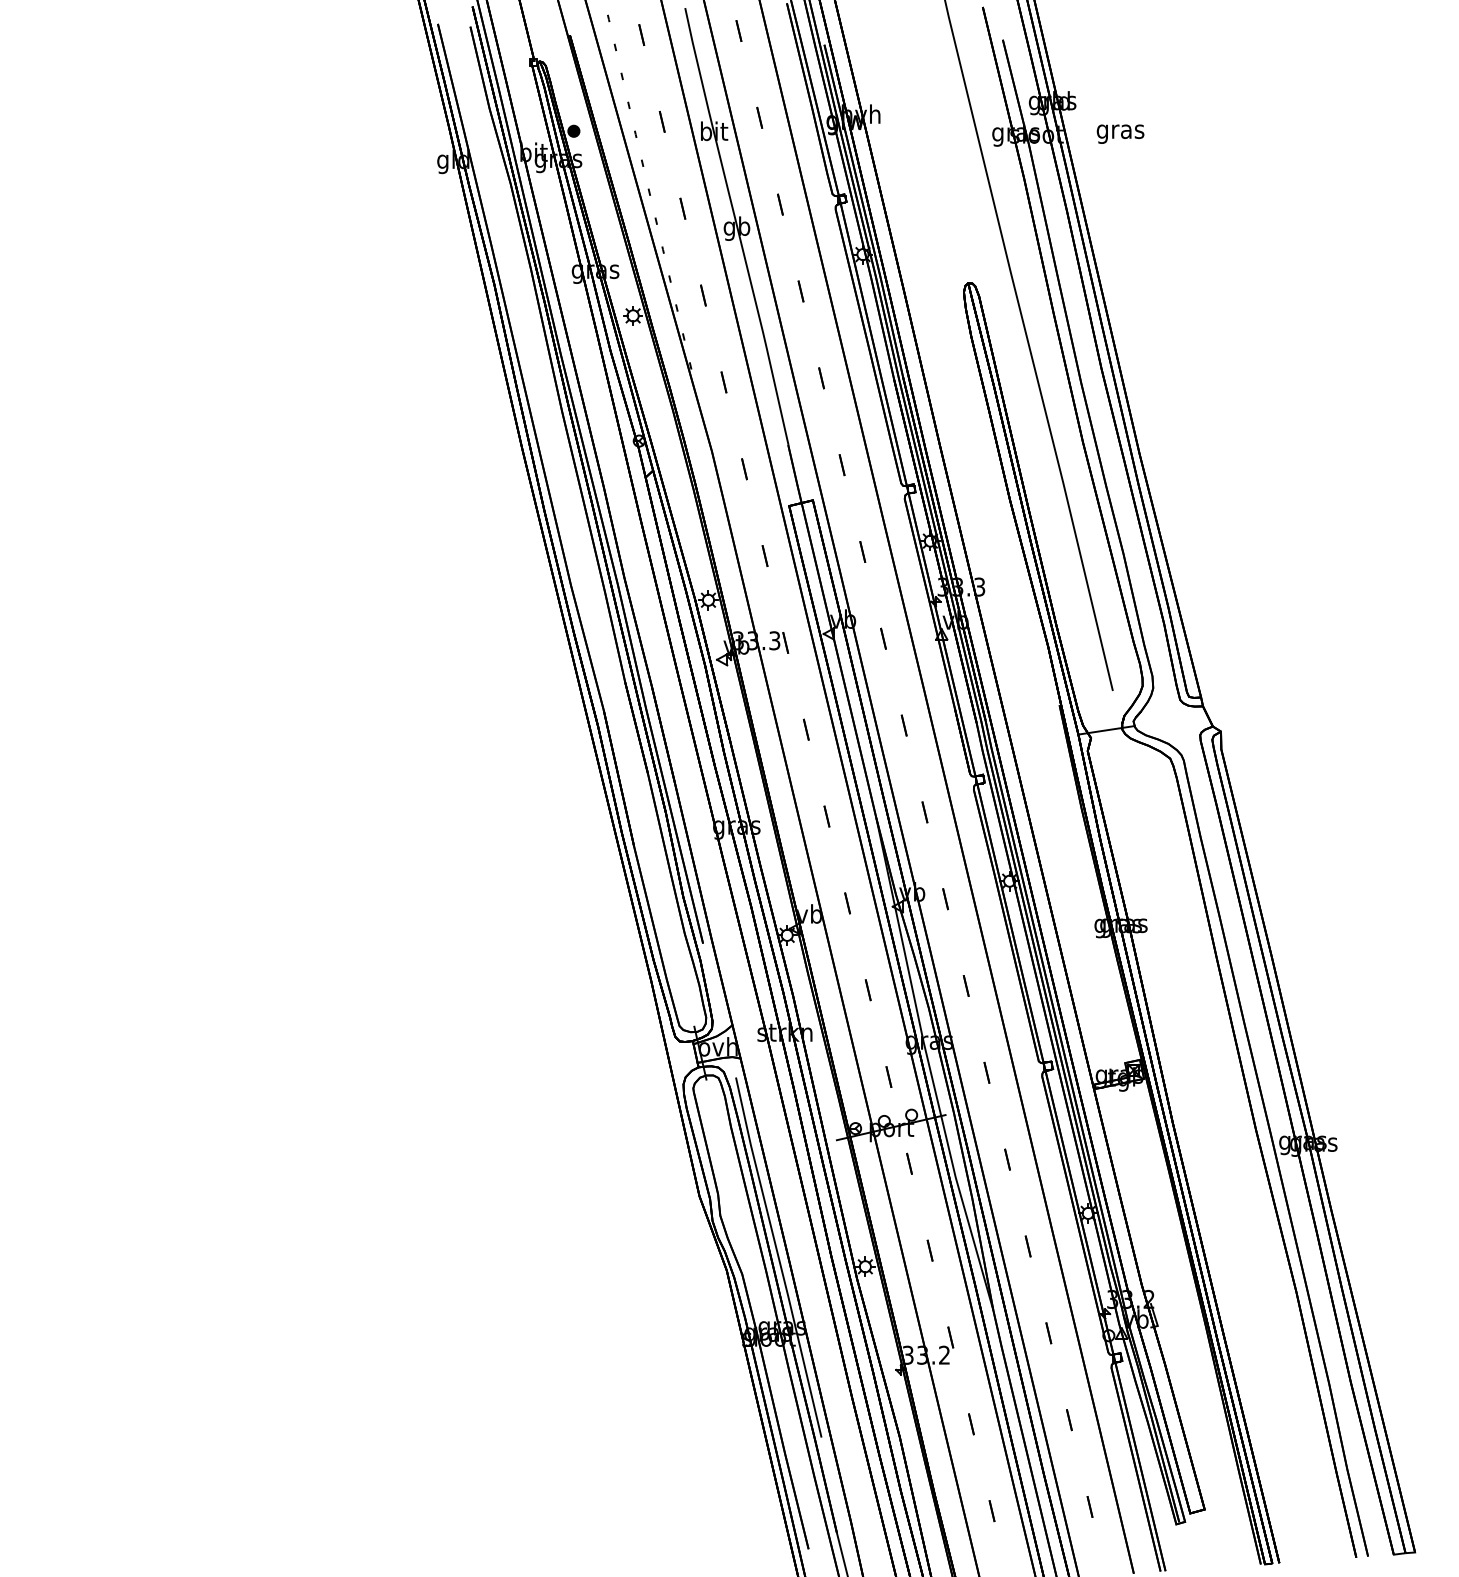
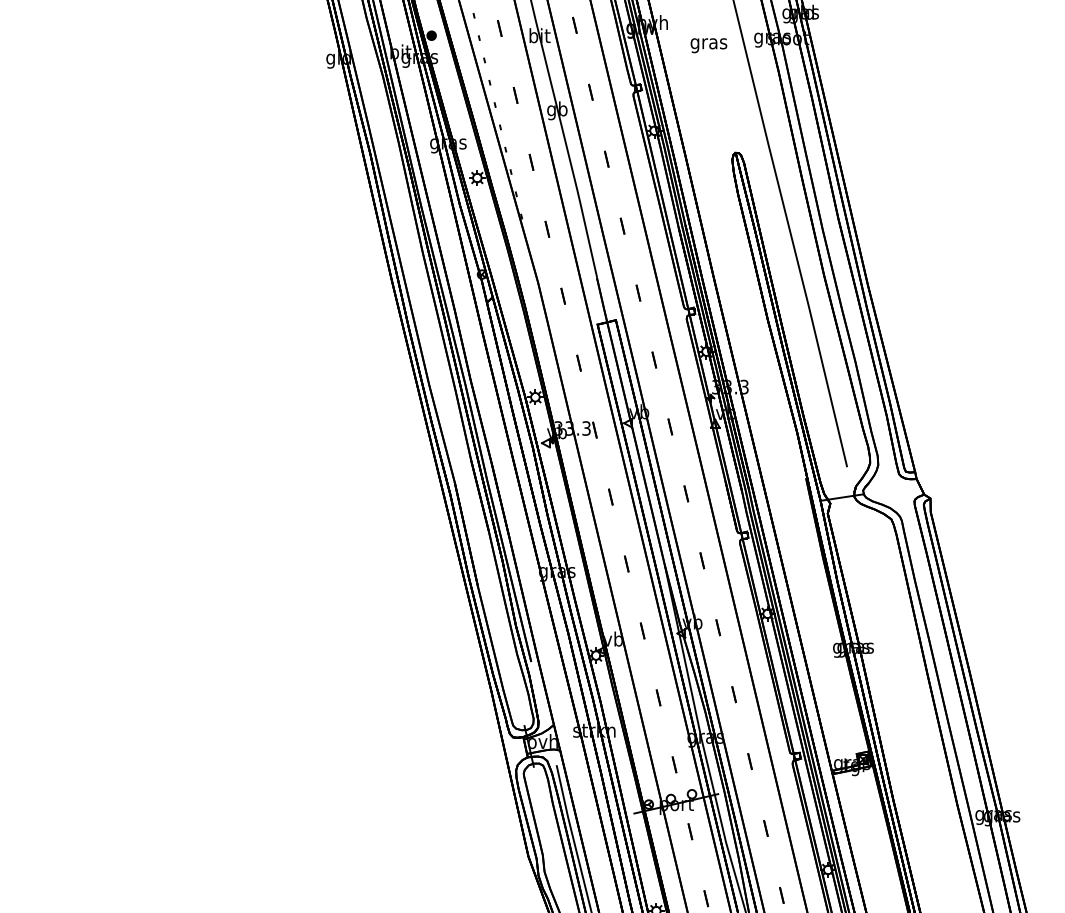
text: (1120, 133) -> (708, 45), moved

